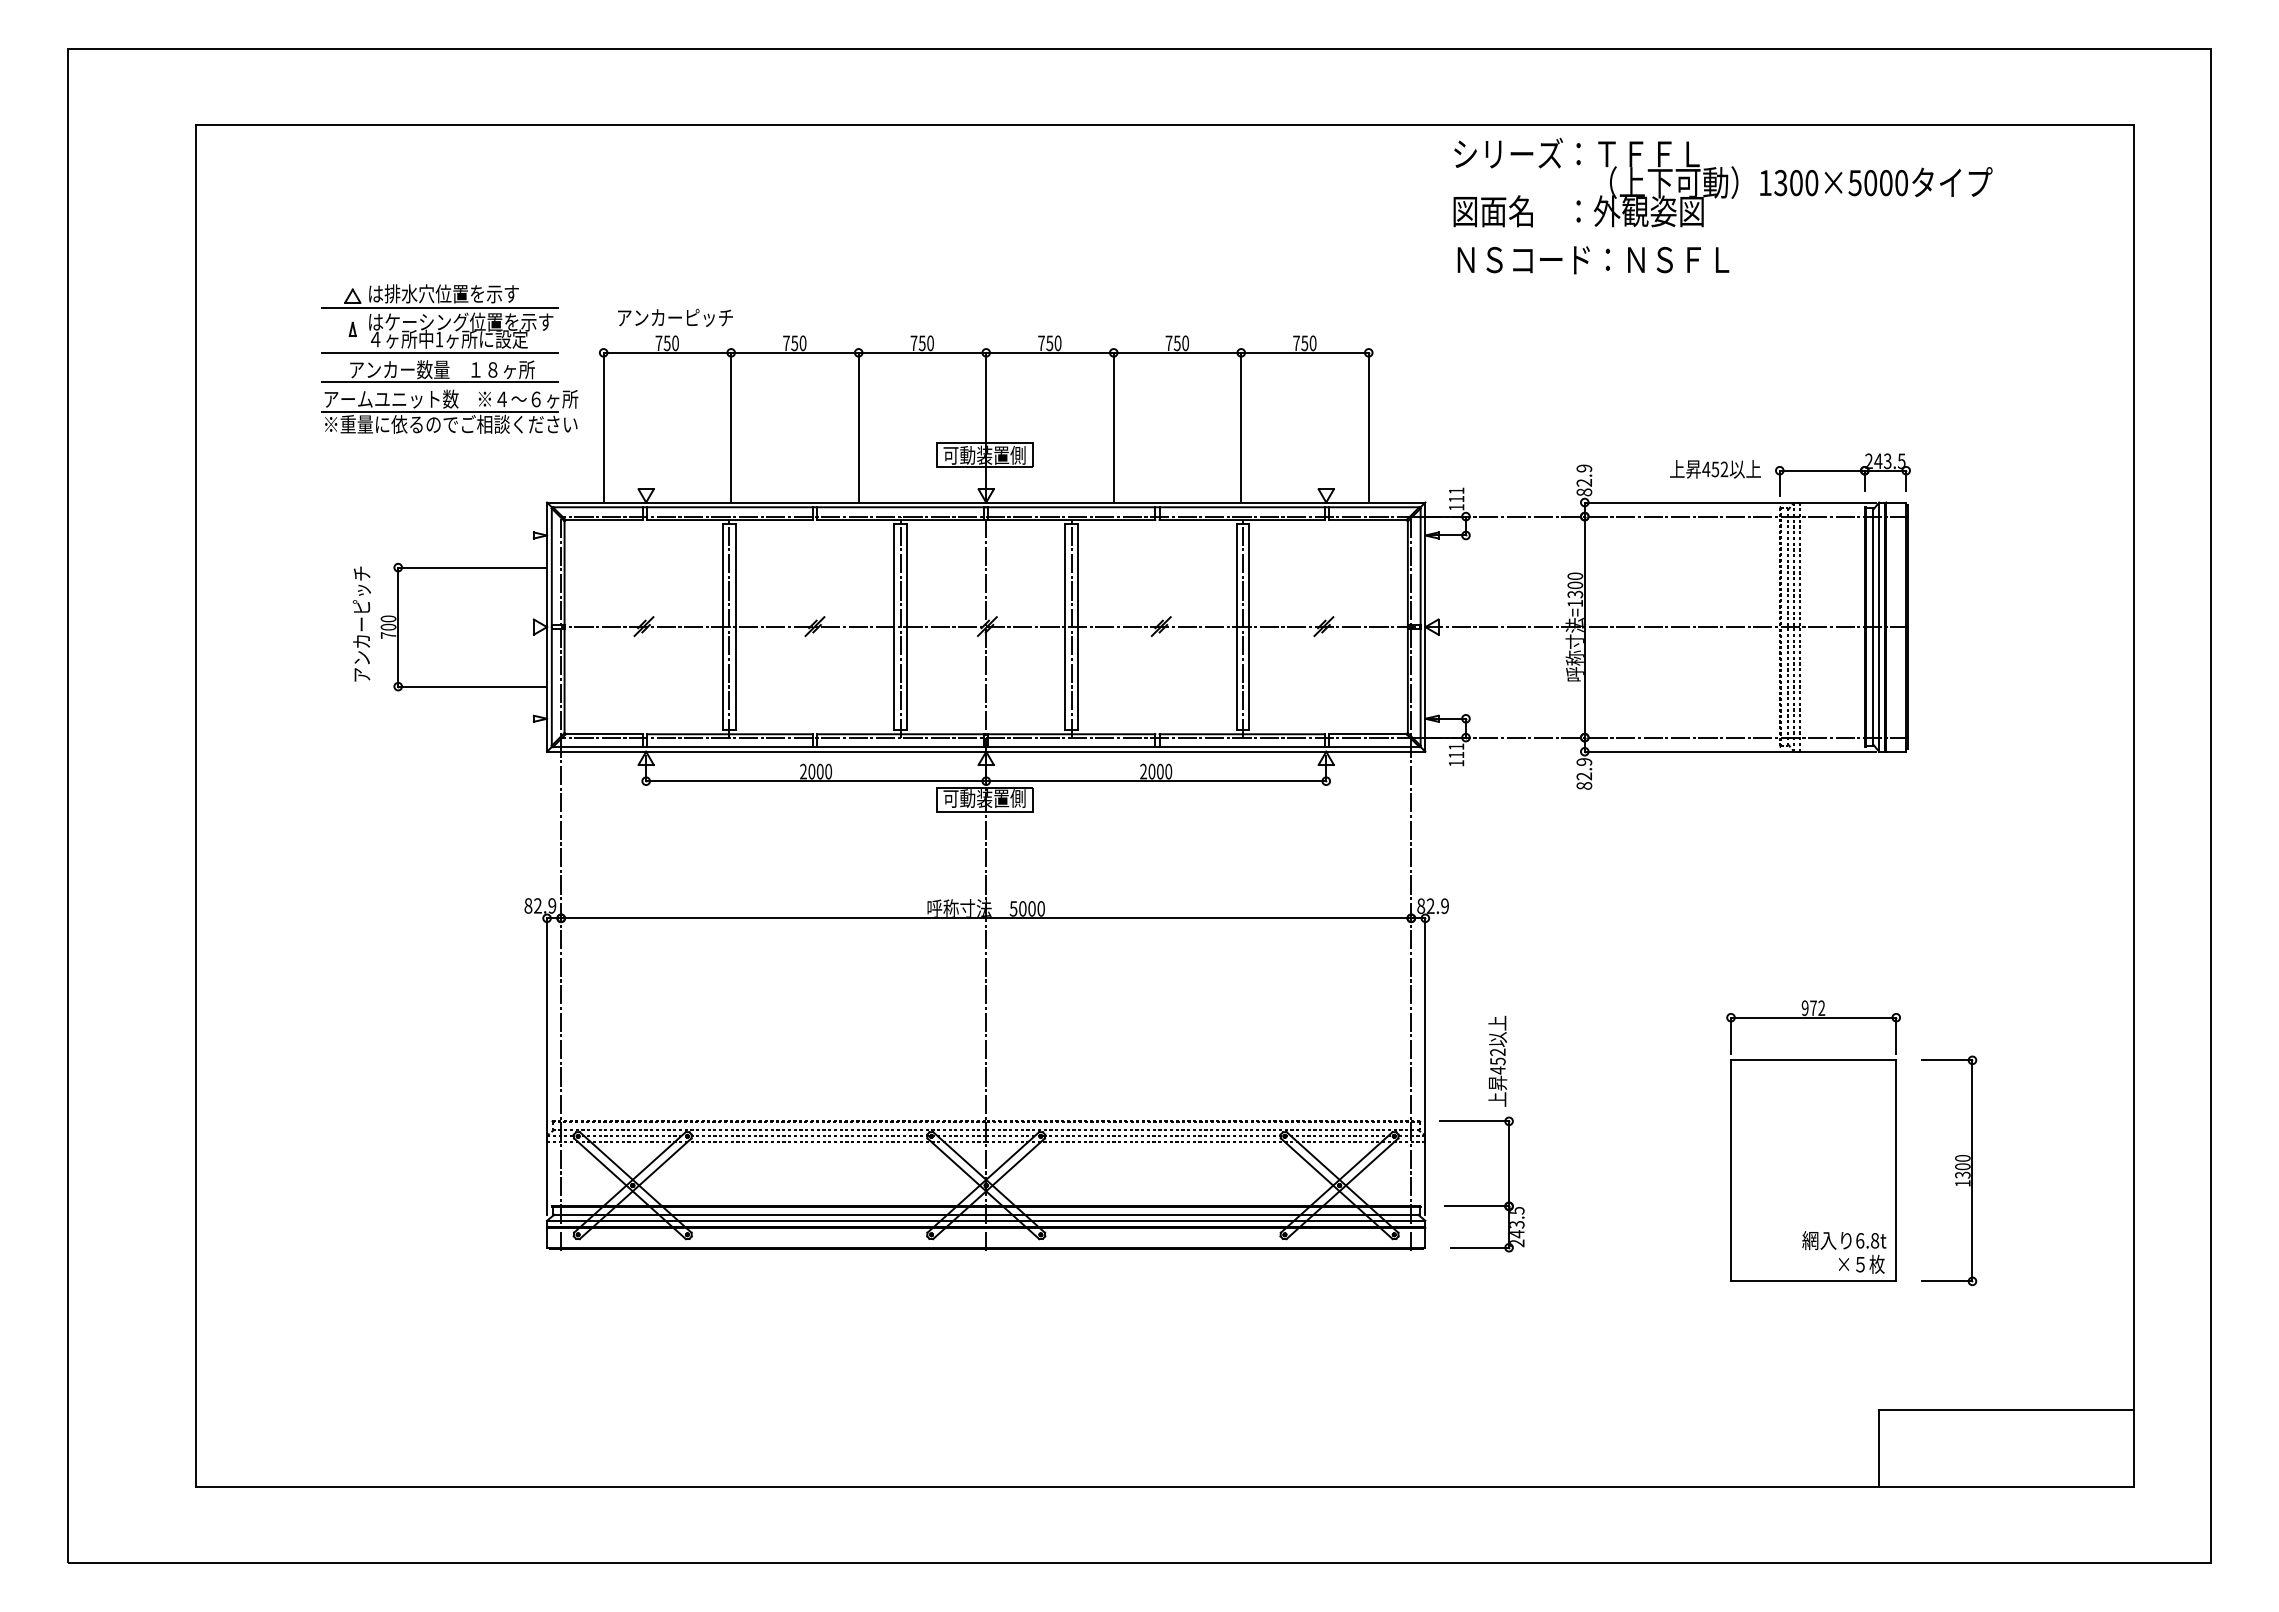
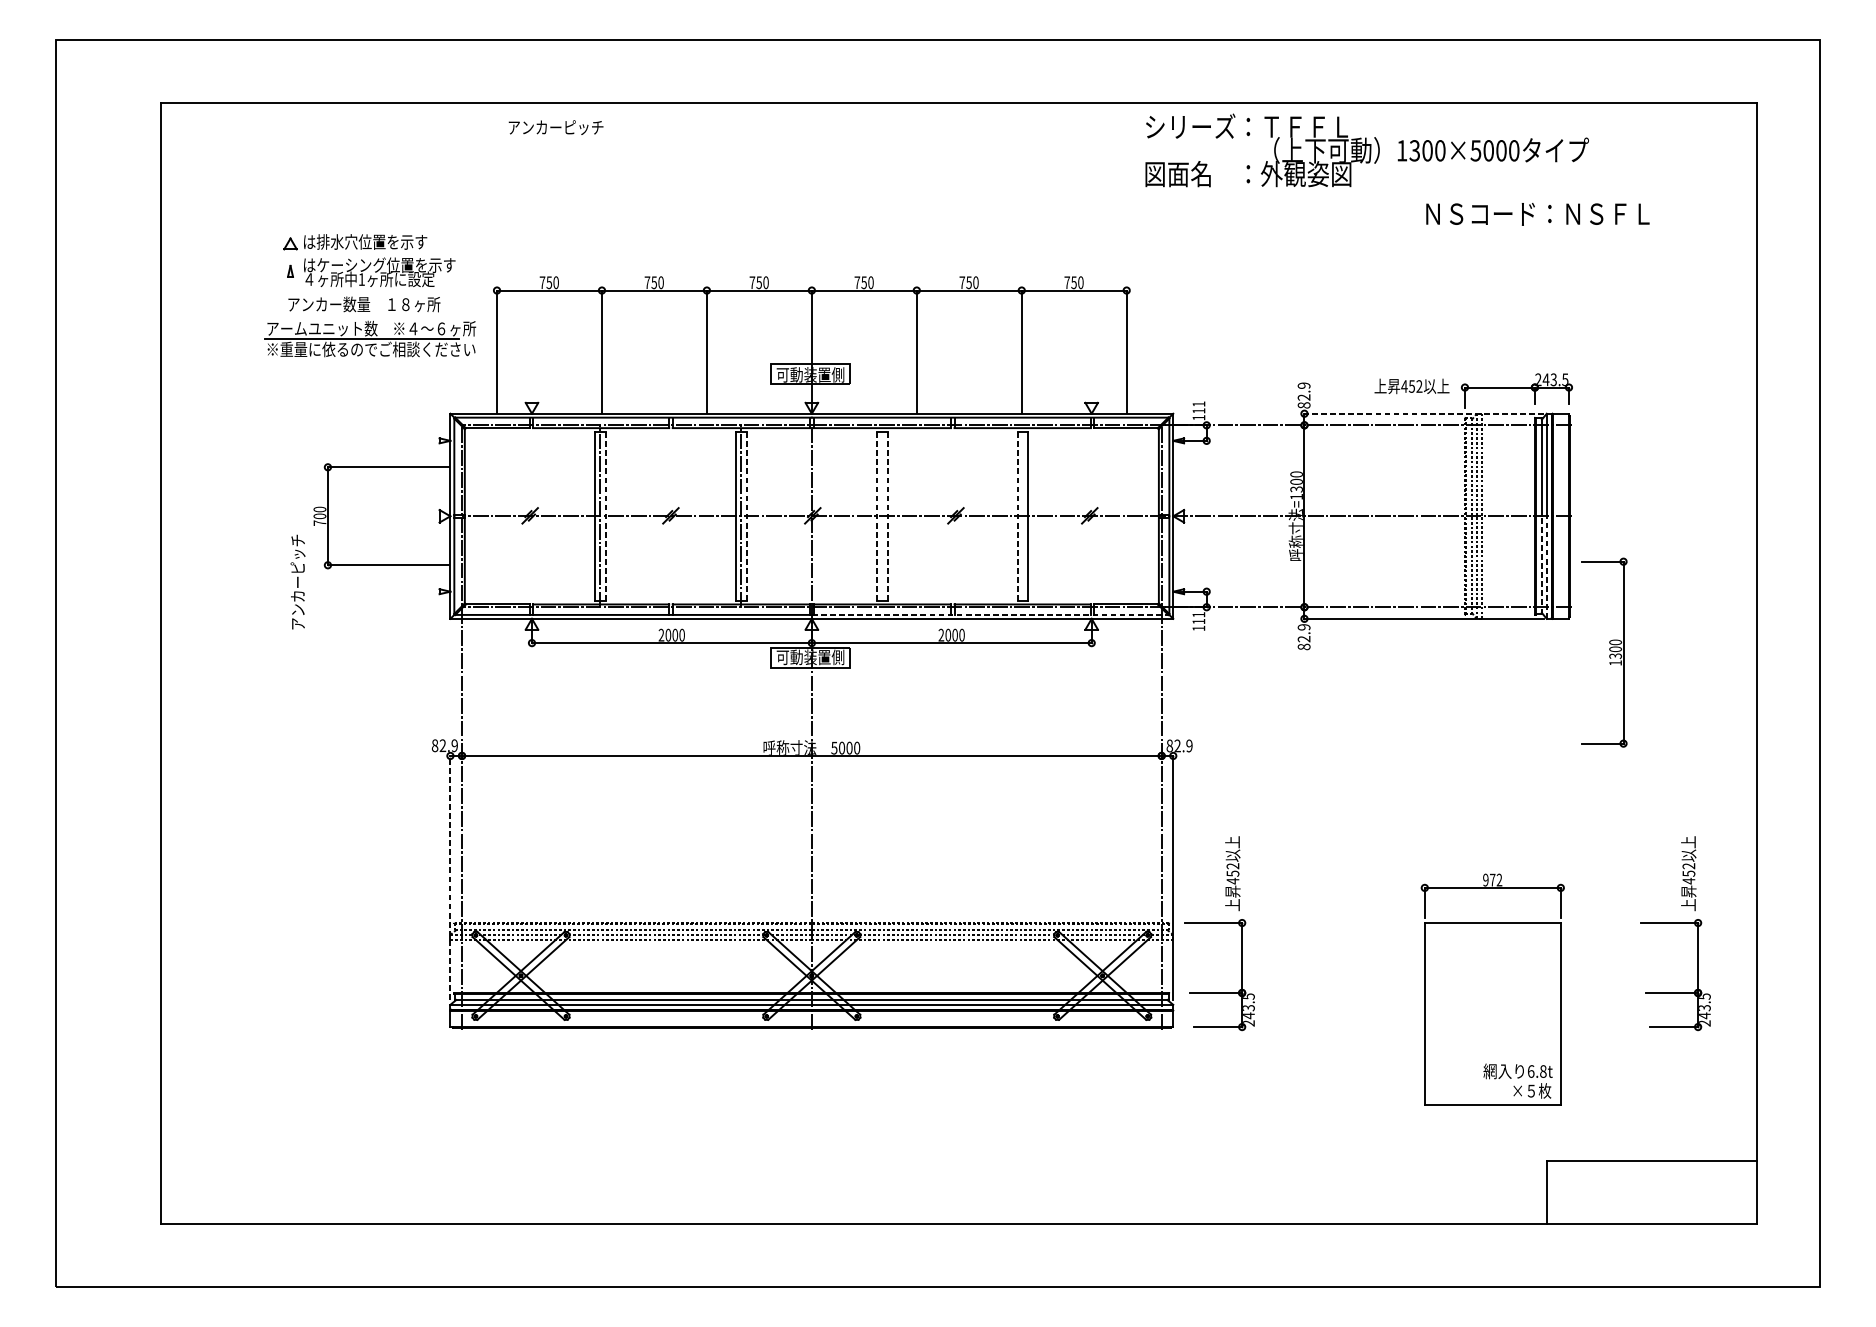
text: (1722, 182) -> (1366, 150), moved
text: (1593, 260) -> (1537, 214), moved
line: (439, 307) -> (361, 253), removed
text: (675, 317) -> (556, 127), moved
line: (439, 352) -> (361, 290), removed
line: (439, 382) -> (361, 314), removed
line: (1730, 502) -> (1424, 413), solid -> dashed
text: (361, 623) -> (297, 581), moved
line: (1071, 626) -> (882, 515), removed
line: (1243, 626) -> (1023, 515), removed
line: (735, 627) -> (605, 516), solid -> dashed
line: (906, 627) -> (746, 516), solid -> dashed
line: (1065, 627) -> (877, 516), solid -> dashed
line: (1078, 627) -> (887, 516), solid -> dashed
line: (1236, 627) -> (1017, 516), solid -> dashed
line: (1873, 686) -> (1542, 565), solid -> dashed
line: (1879, 689) -> (1547, 567), solid -> dashed
line: (1202, 747) -> (989, 615), solid -> dashed
line: (547, 1066) -> (450, 877), solid -> dashed
part: (2035, 1121) -> (1675, 923), added
part: (1813, 1140) -> (1492, 988), moved
part: (1955, 1168) -> (1609, 650), moved

